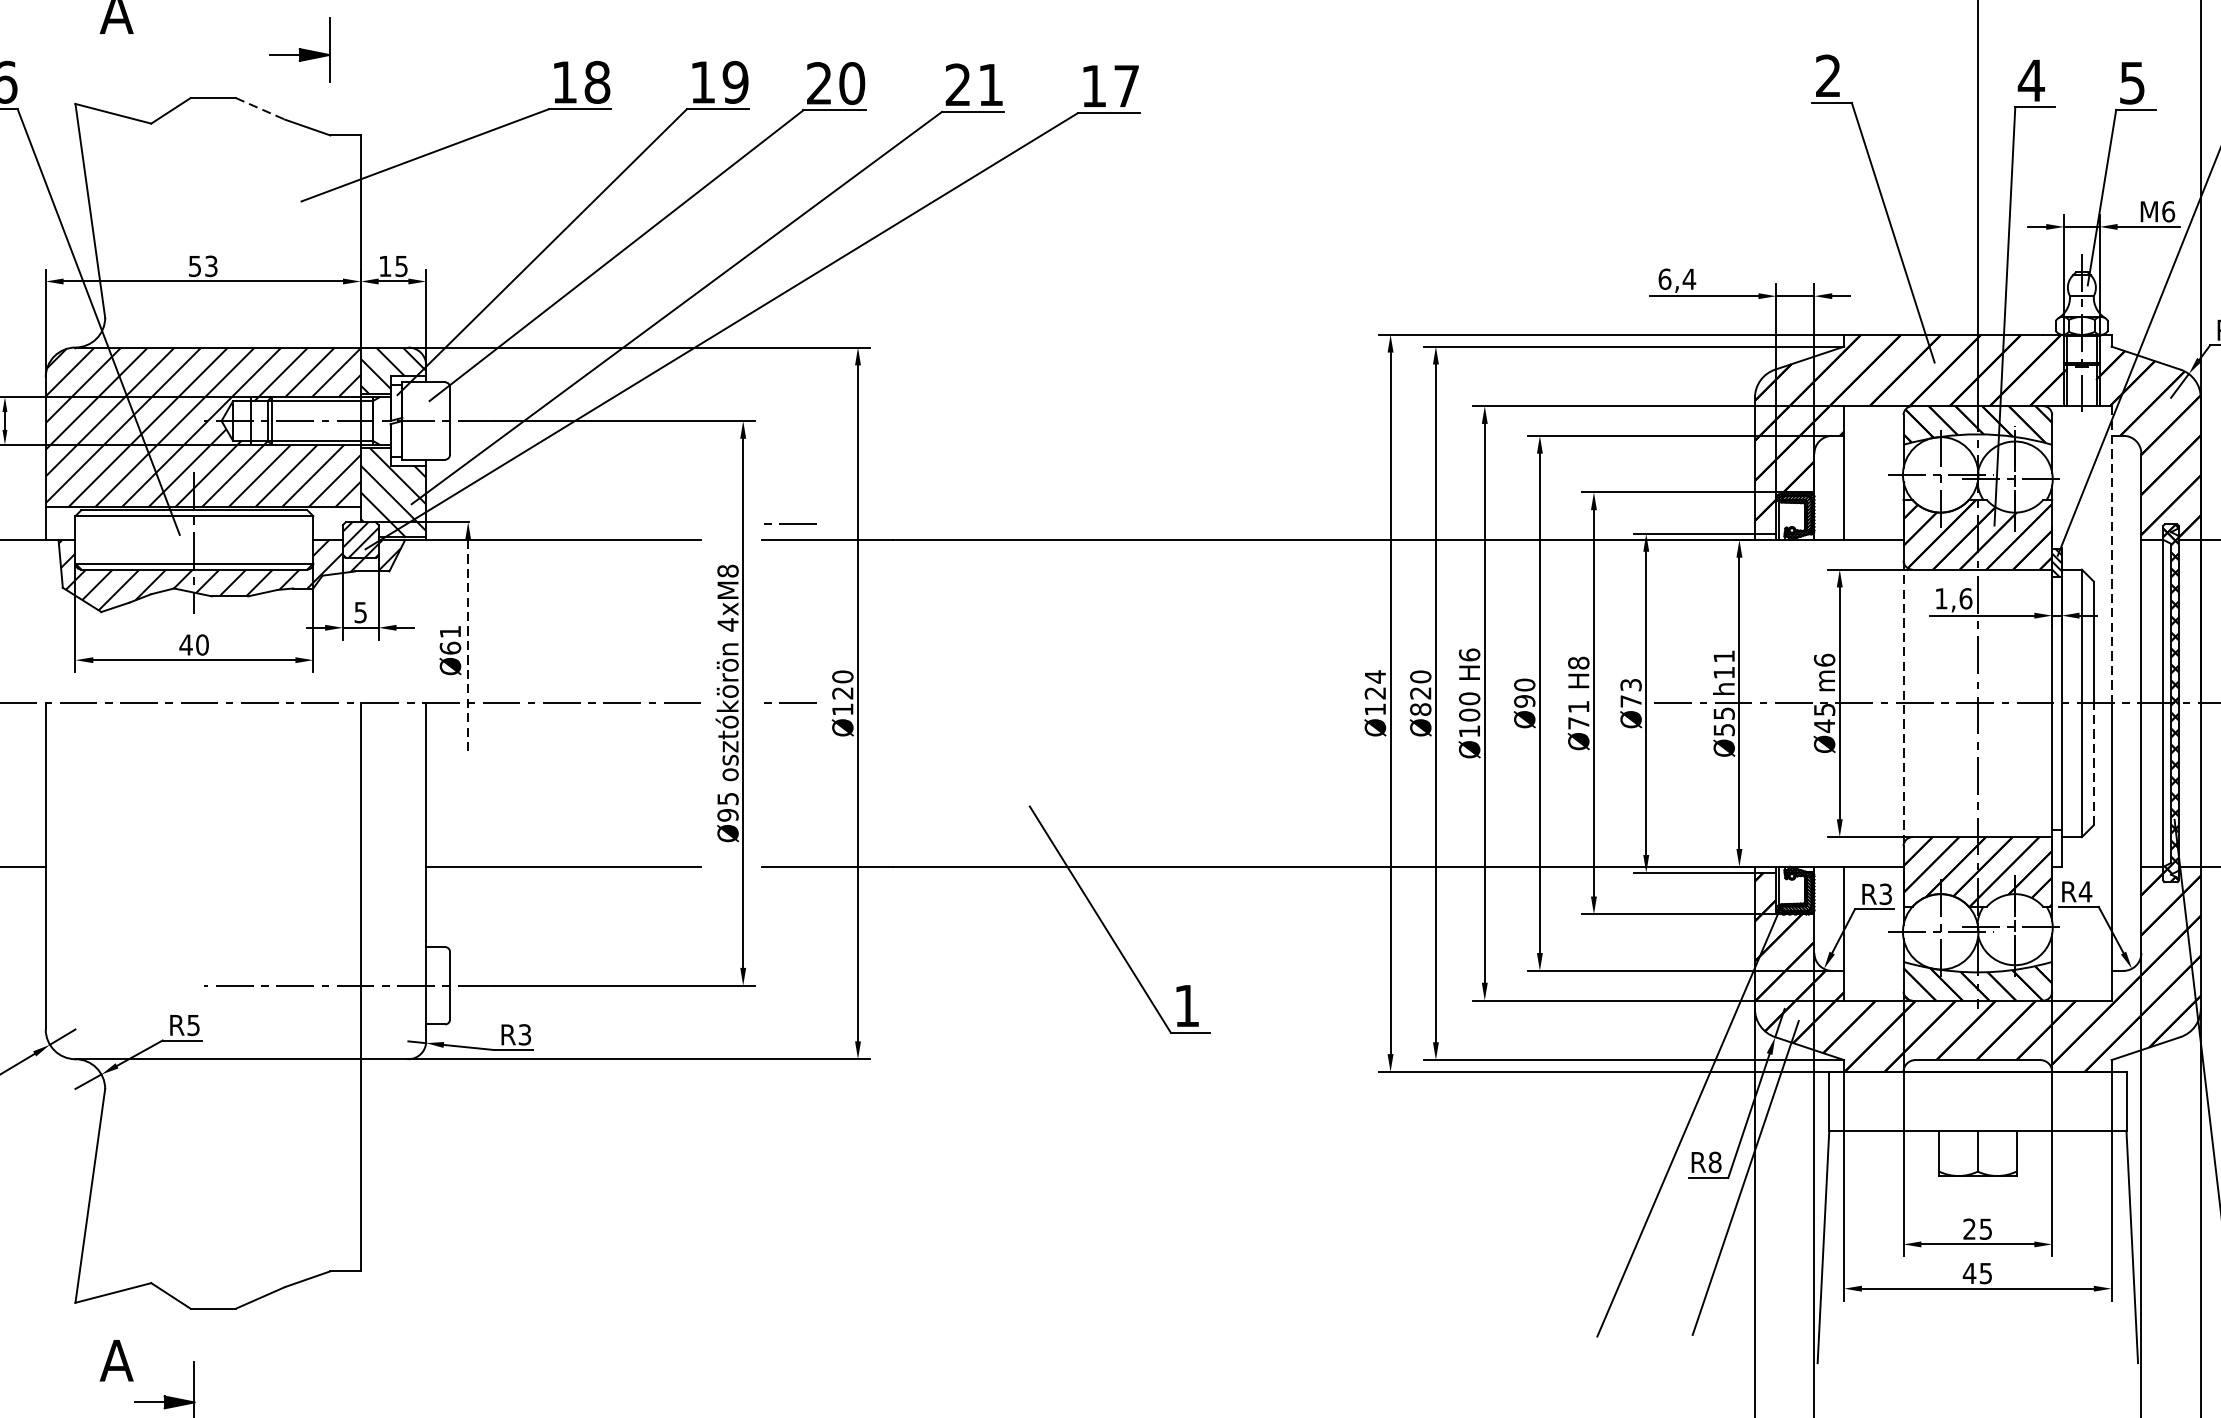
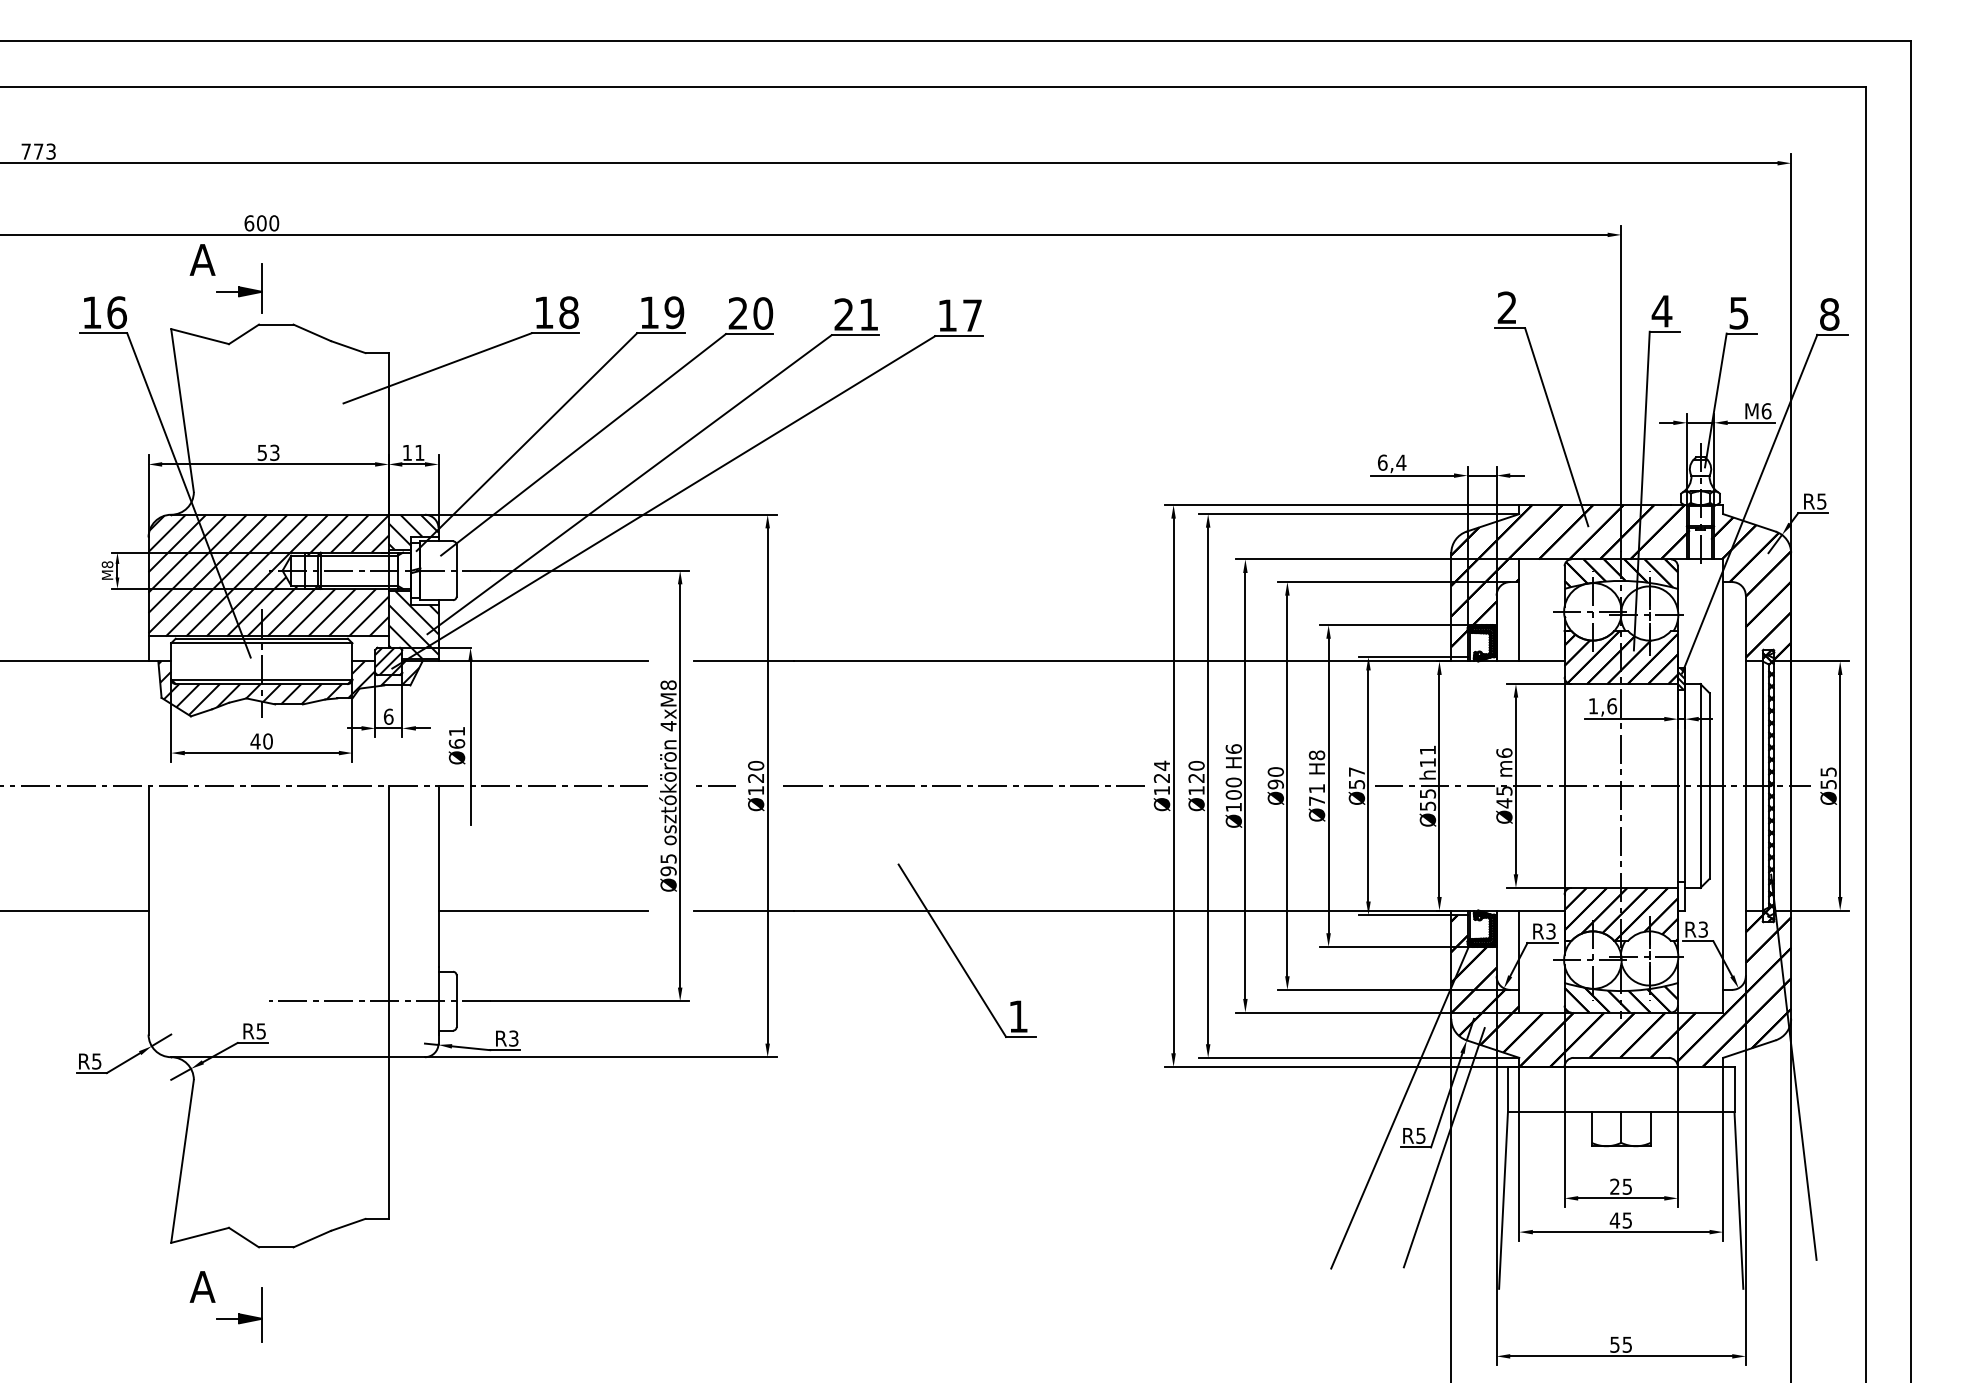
part: (300, 50) -> (239, 288), moved
line: (260, 109) -> (312, 333), dashed -> solid
text: (401, 265) -> (419, 452), 15 -> 11
line: (789, 522) -> (715, 648), removed
line: (2112, 555) -> (1723, 673), dashed -> solid
text: (360, 612) -> (388, 716), 5 -> 6
line: (468, 647) -> (470, 743), dashed -> solid
text: (1630, 693) -> (1356, 778), Ø73 -> Ø57
line: (1110, 702) -> (960, 785), added
line: (1903, 702) -> (1564, 785), dashed -> solid
text: (1420, 709) -> (1196, 790), Ø820 -> Ø120
line: (2093, 763) -> (1709, 831), dashed -> solid
text: (2085, 891) -> (1703, 929), R4 -> R3
text: (1714, 1161) -> (1420, 1135), R8 -> R5

